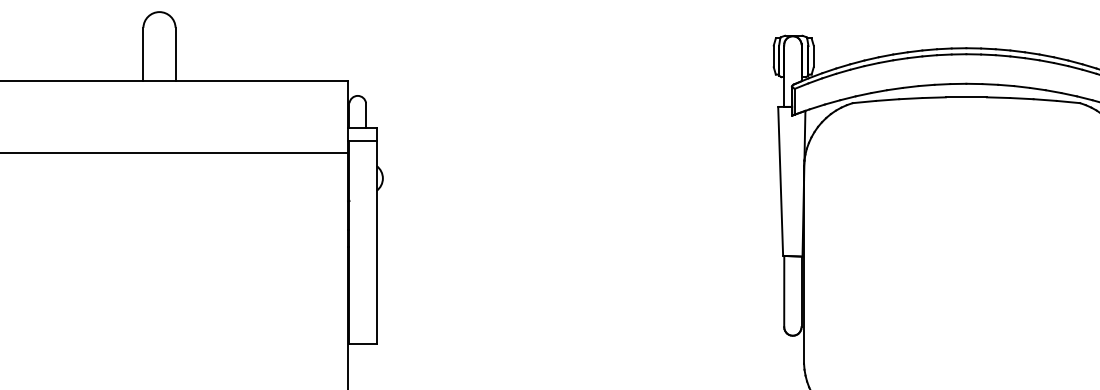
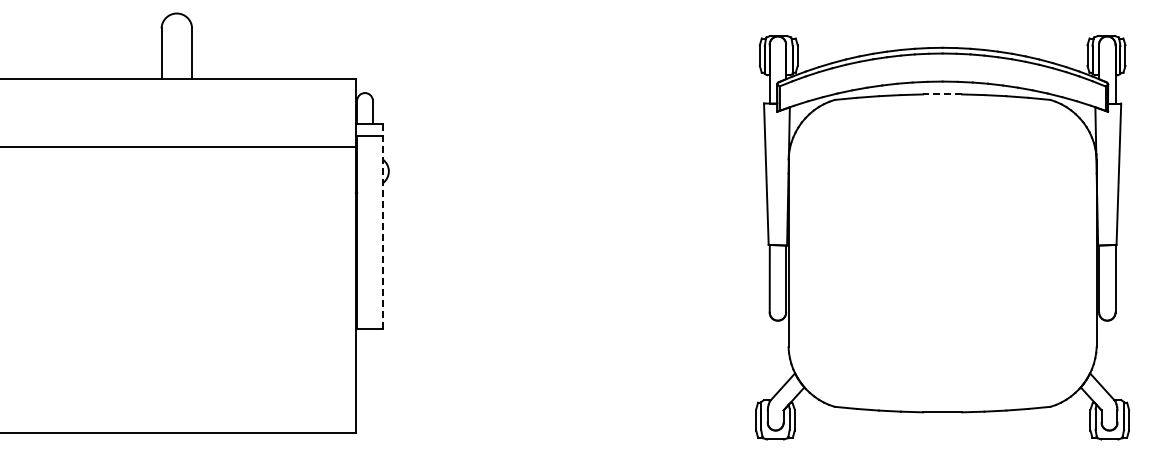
line: (966, 97) -> (942, 94), solid -> dashed
line: (377, 236) -> (383, 226), solid -> dashed

